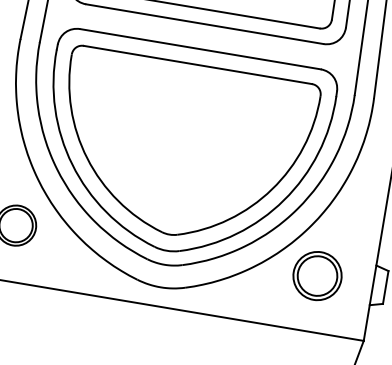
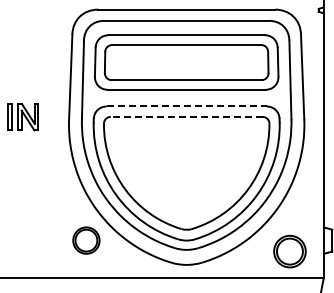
line: (201, 49) -> (187, 106), solid -> dashed
line: (197, 64) -> (186, 116), solid -> dashed
part: (316, 275) -> (289, 251), moved

